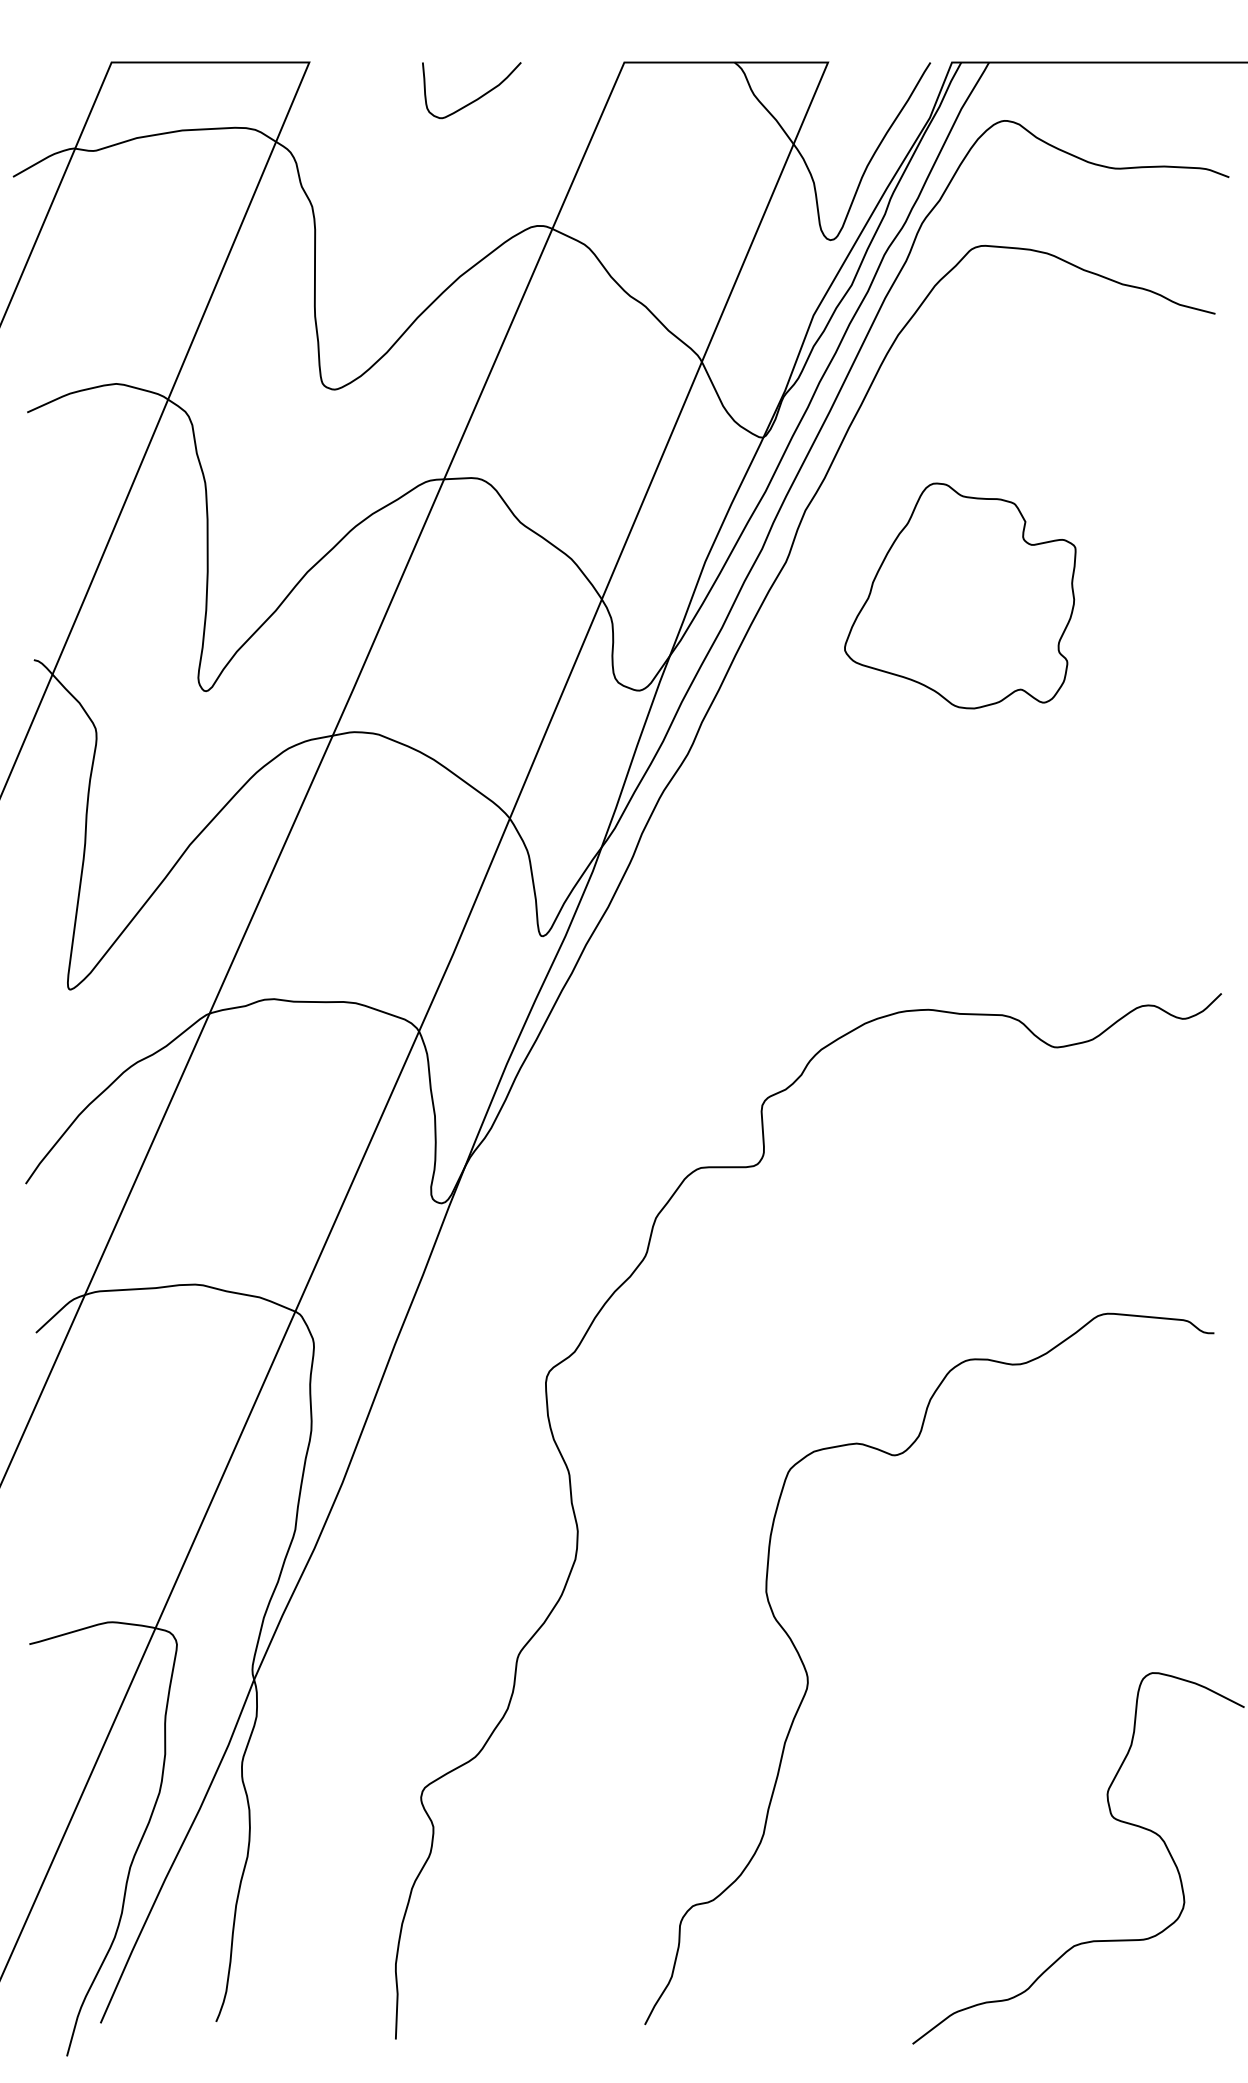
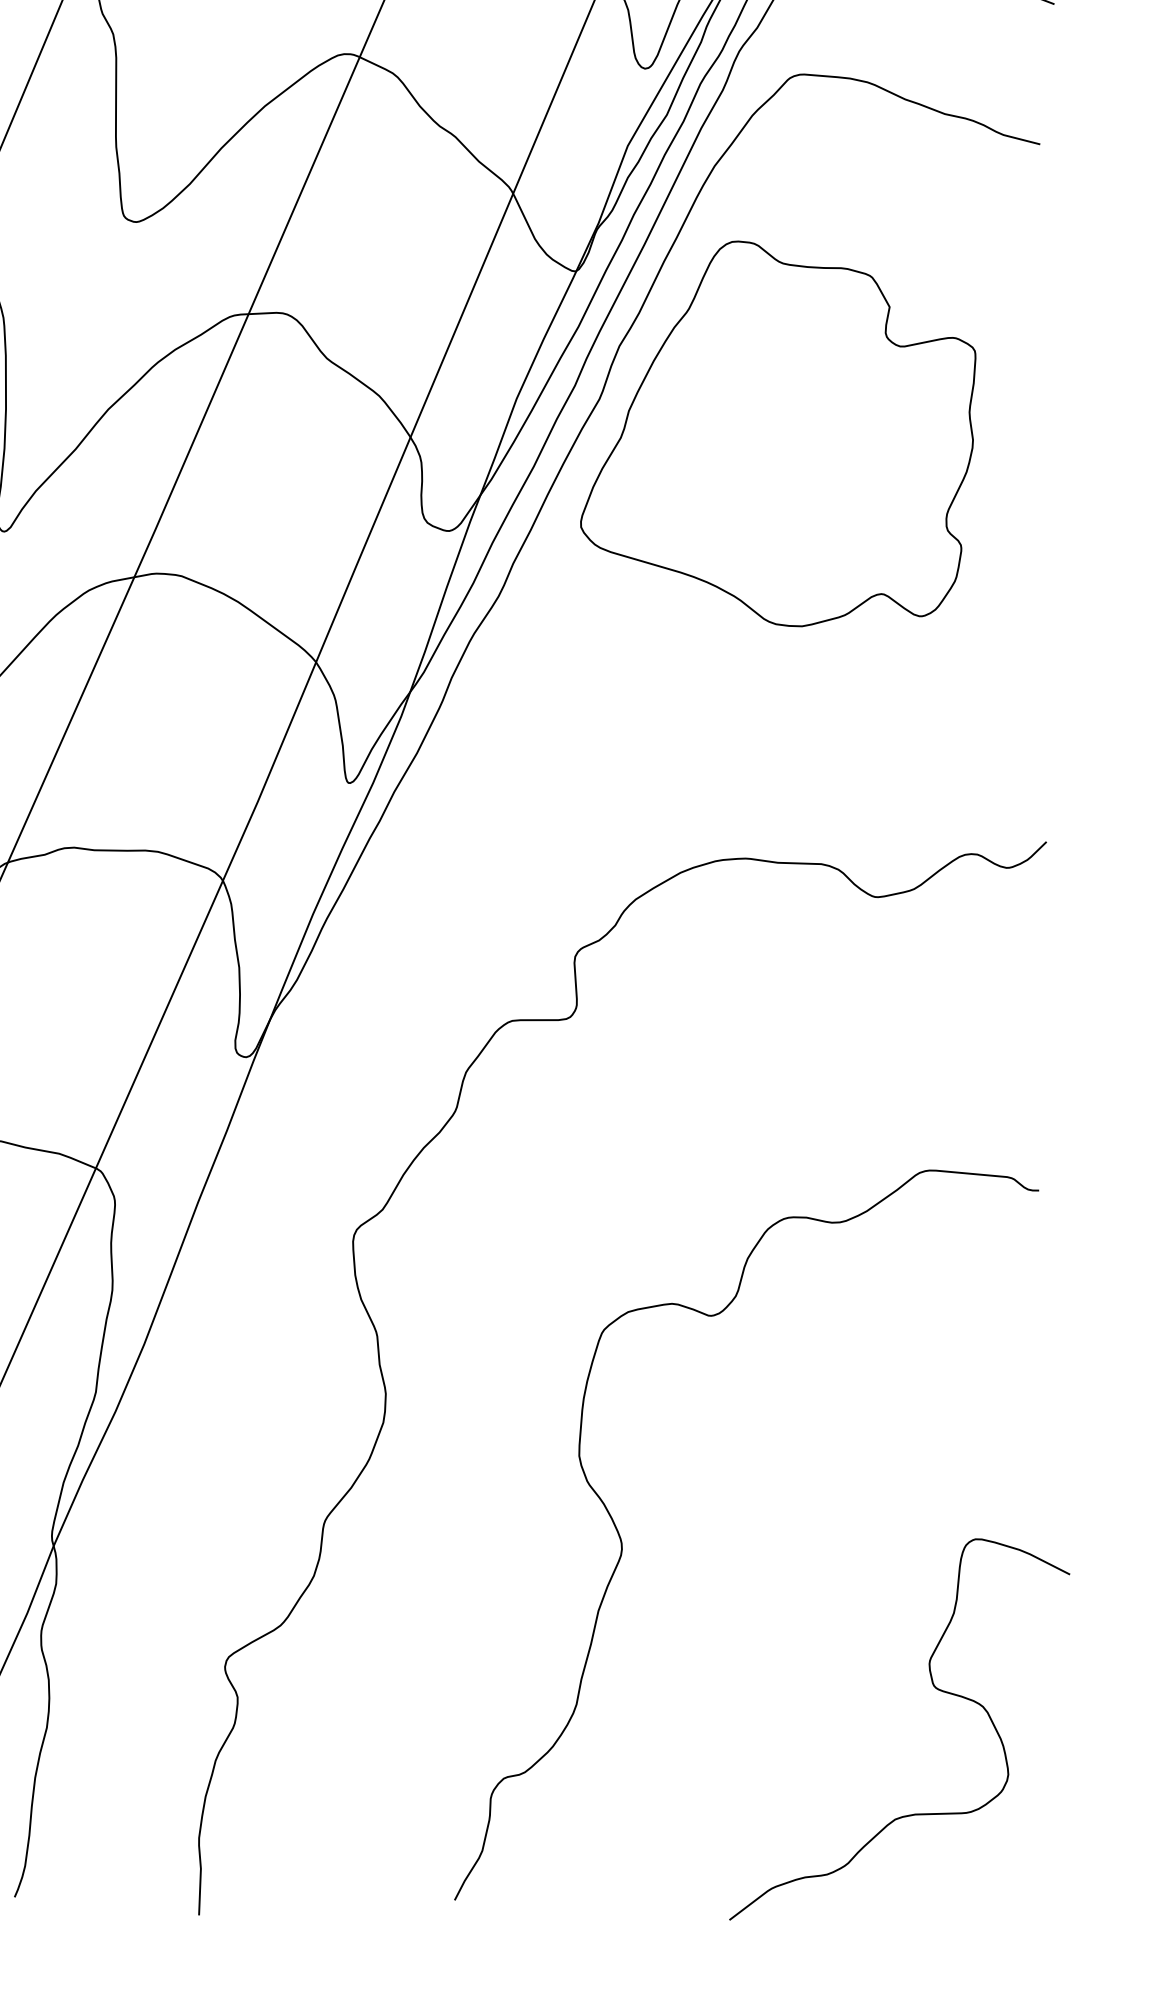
part: (960, 595) -> (778, 433), size x1.67

